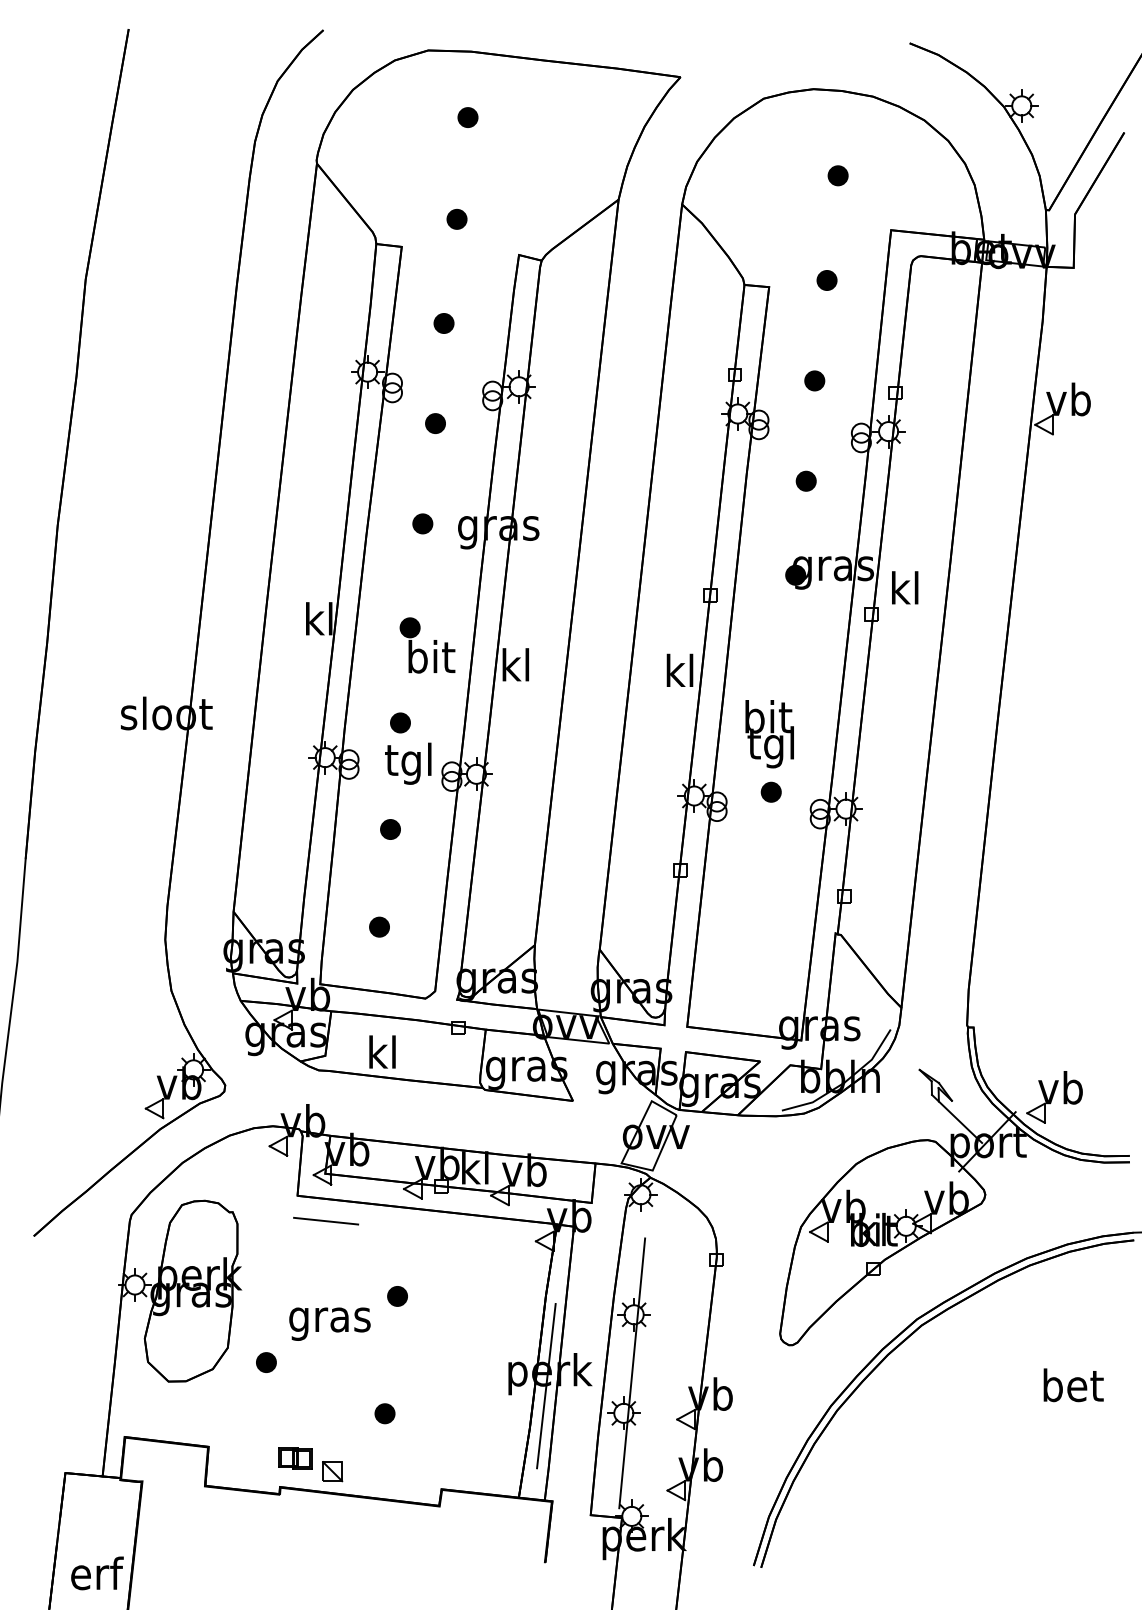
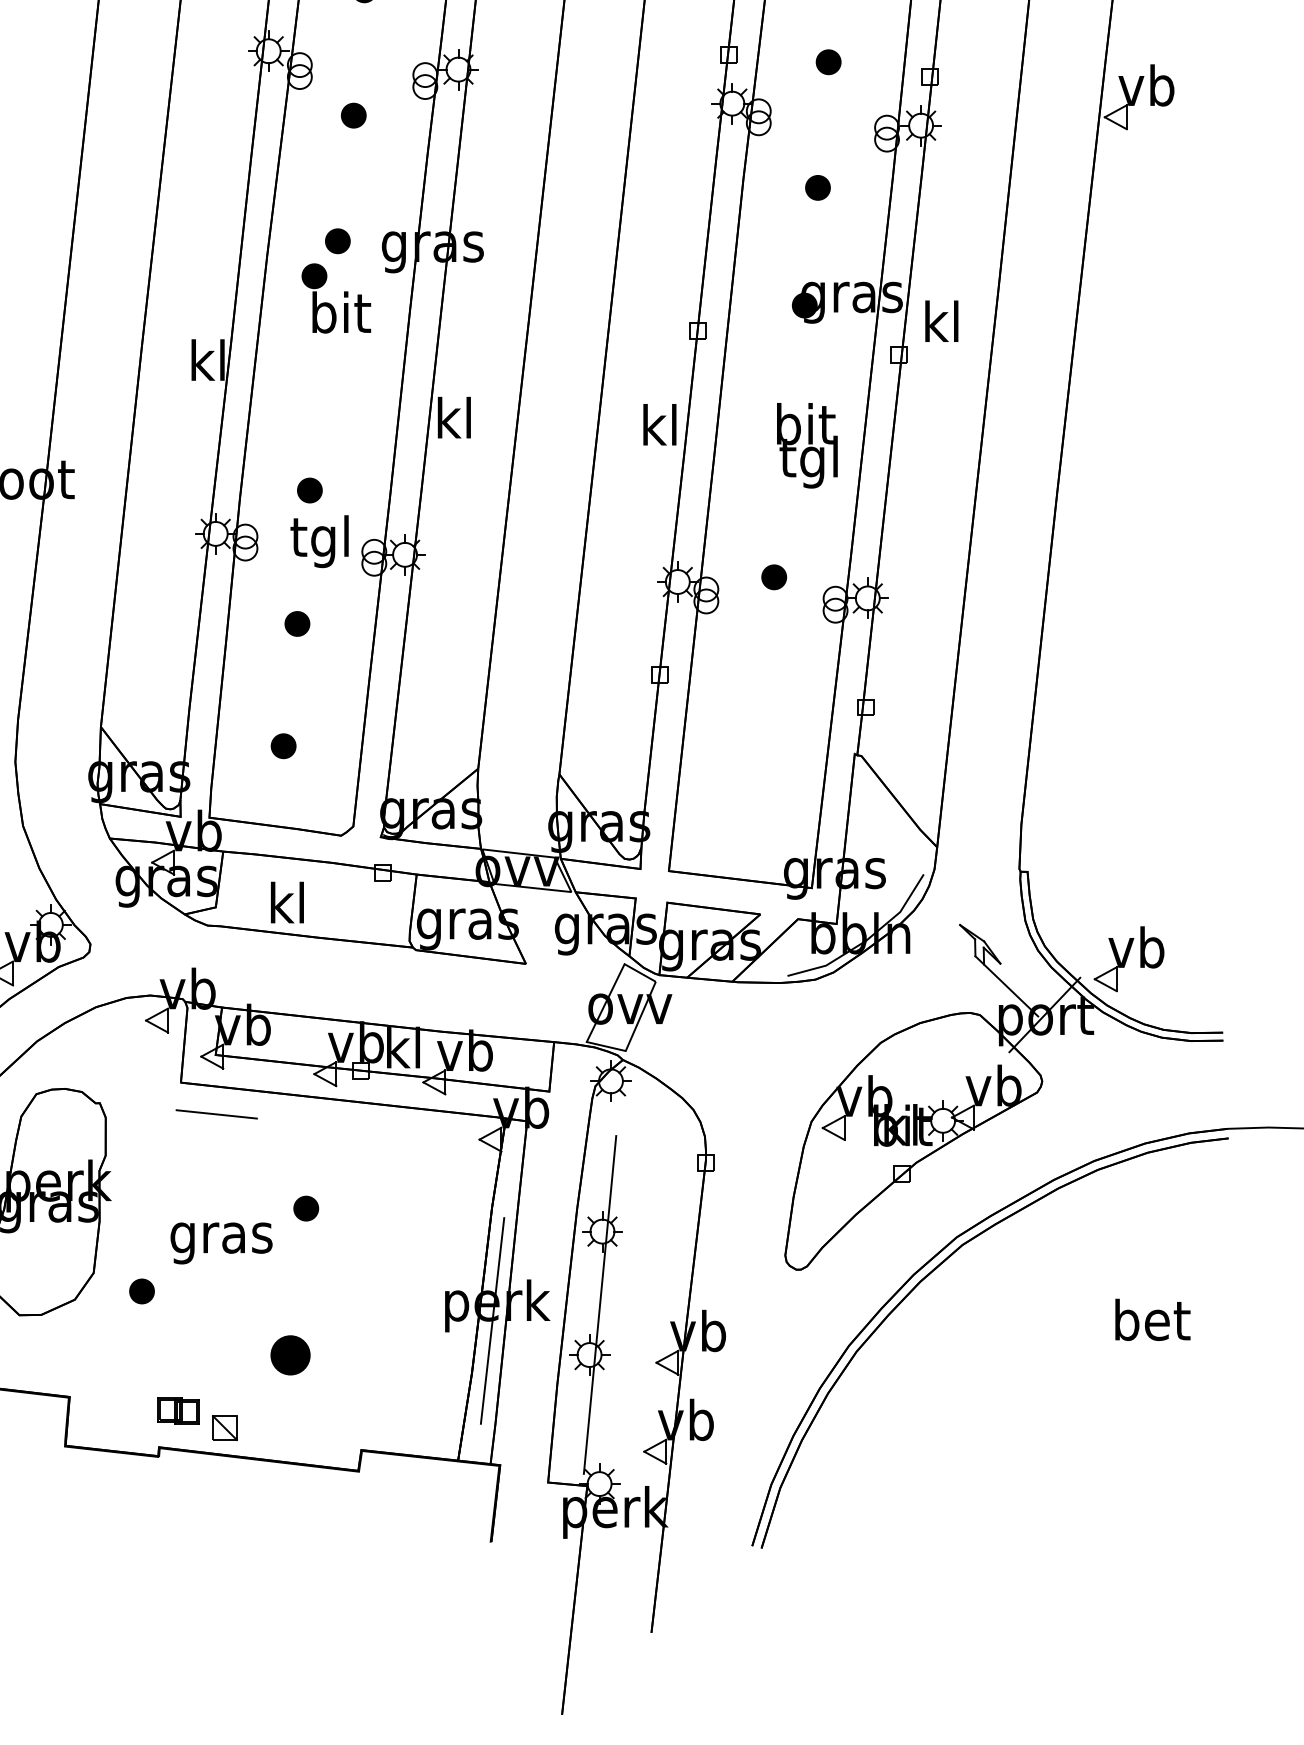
part: (433, 644) -> (343, 297), moved
text: (769, 734) -> (807, 446), moved
part: (384, 1413) -> (289, 1355), size x1.6

